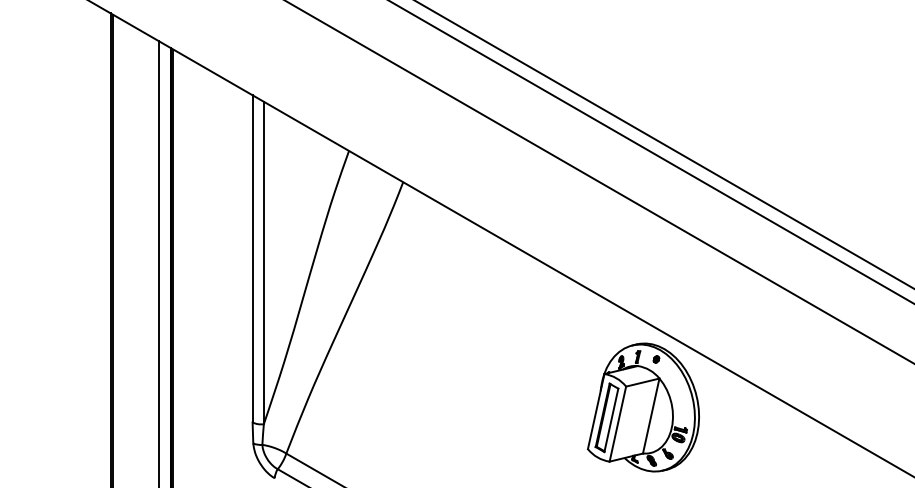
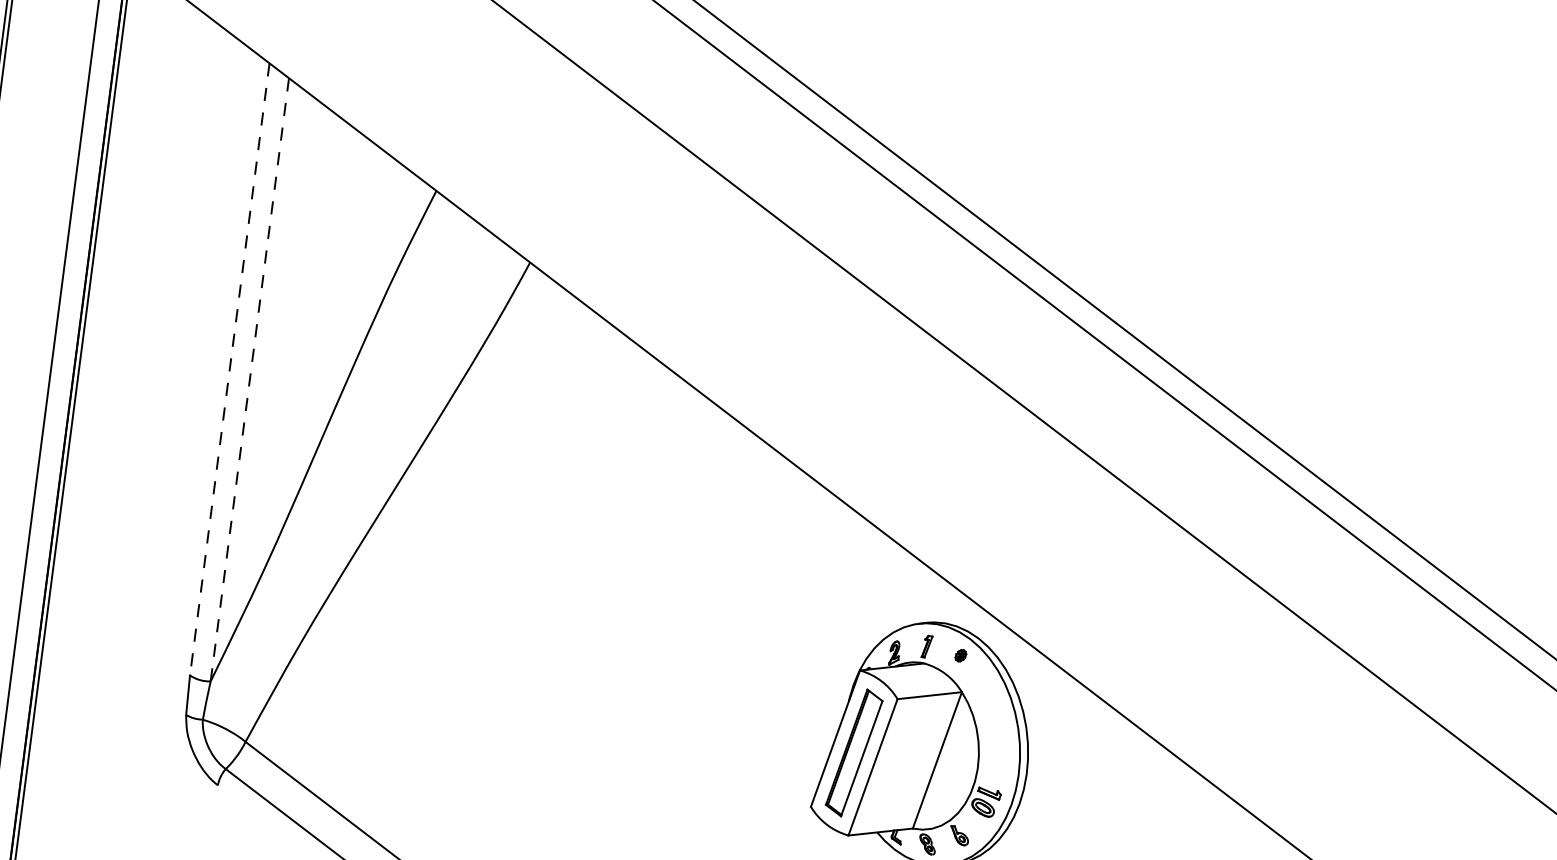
line: (252, 258) -> (229, 368), solid -> dashed
line: (263, 262) -> (249, 378), solid -> dashed

